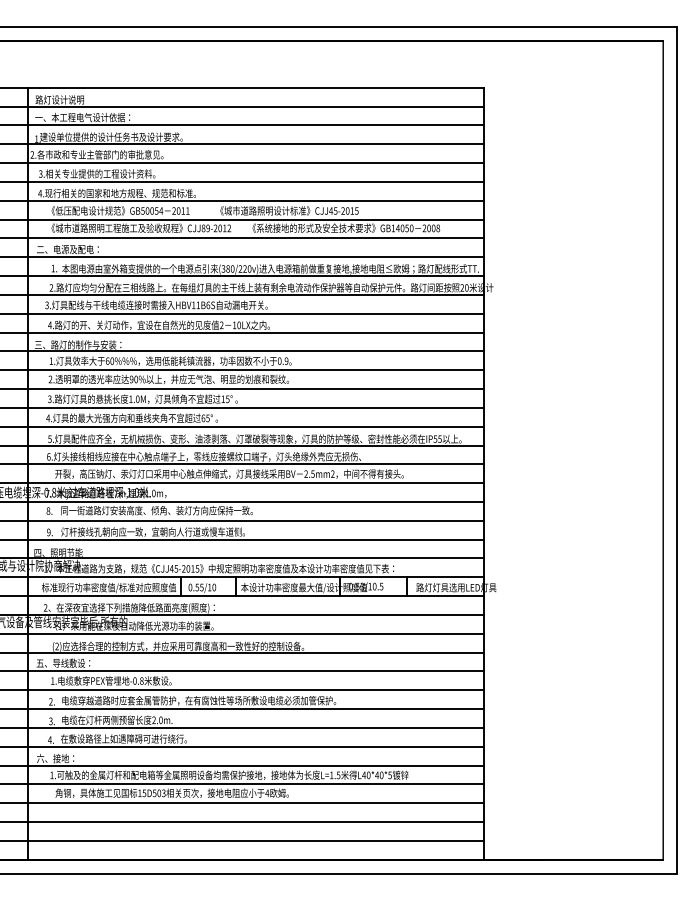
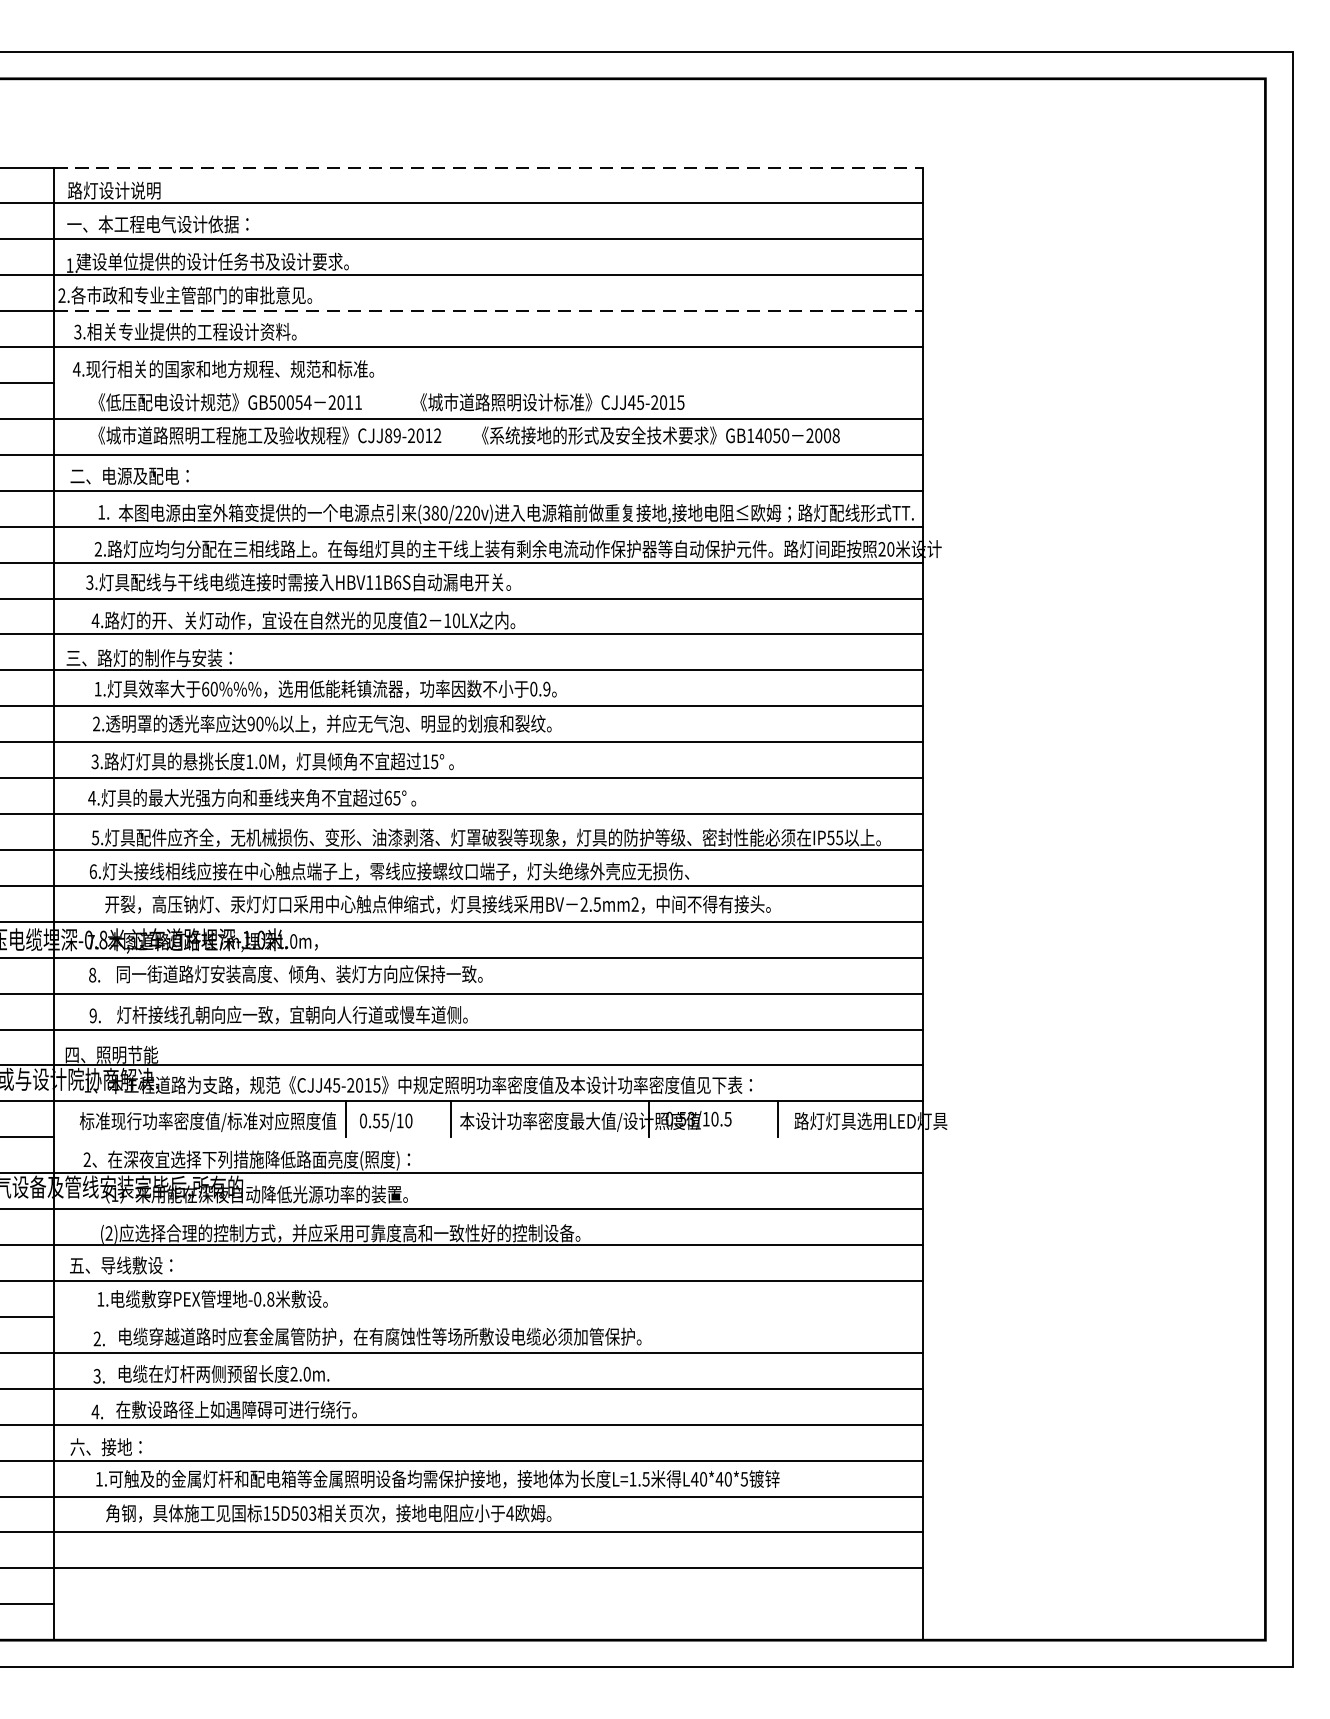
line: (256, 87) -> (489, 166), solid -> dashed
line: (256, 163) -> (489, 311), solid -> dashed
line: (255, 200) -> (487, 382), removed
line: (255, 596) -> (487, 1138), removed
line: (255, 690) -> (487, 1317), removed
line: (255, 840) -> (487, 1603), removed

